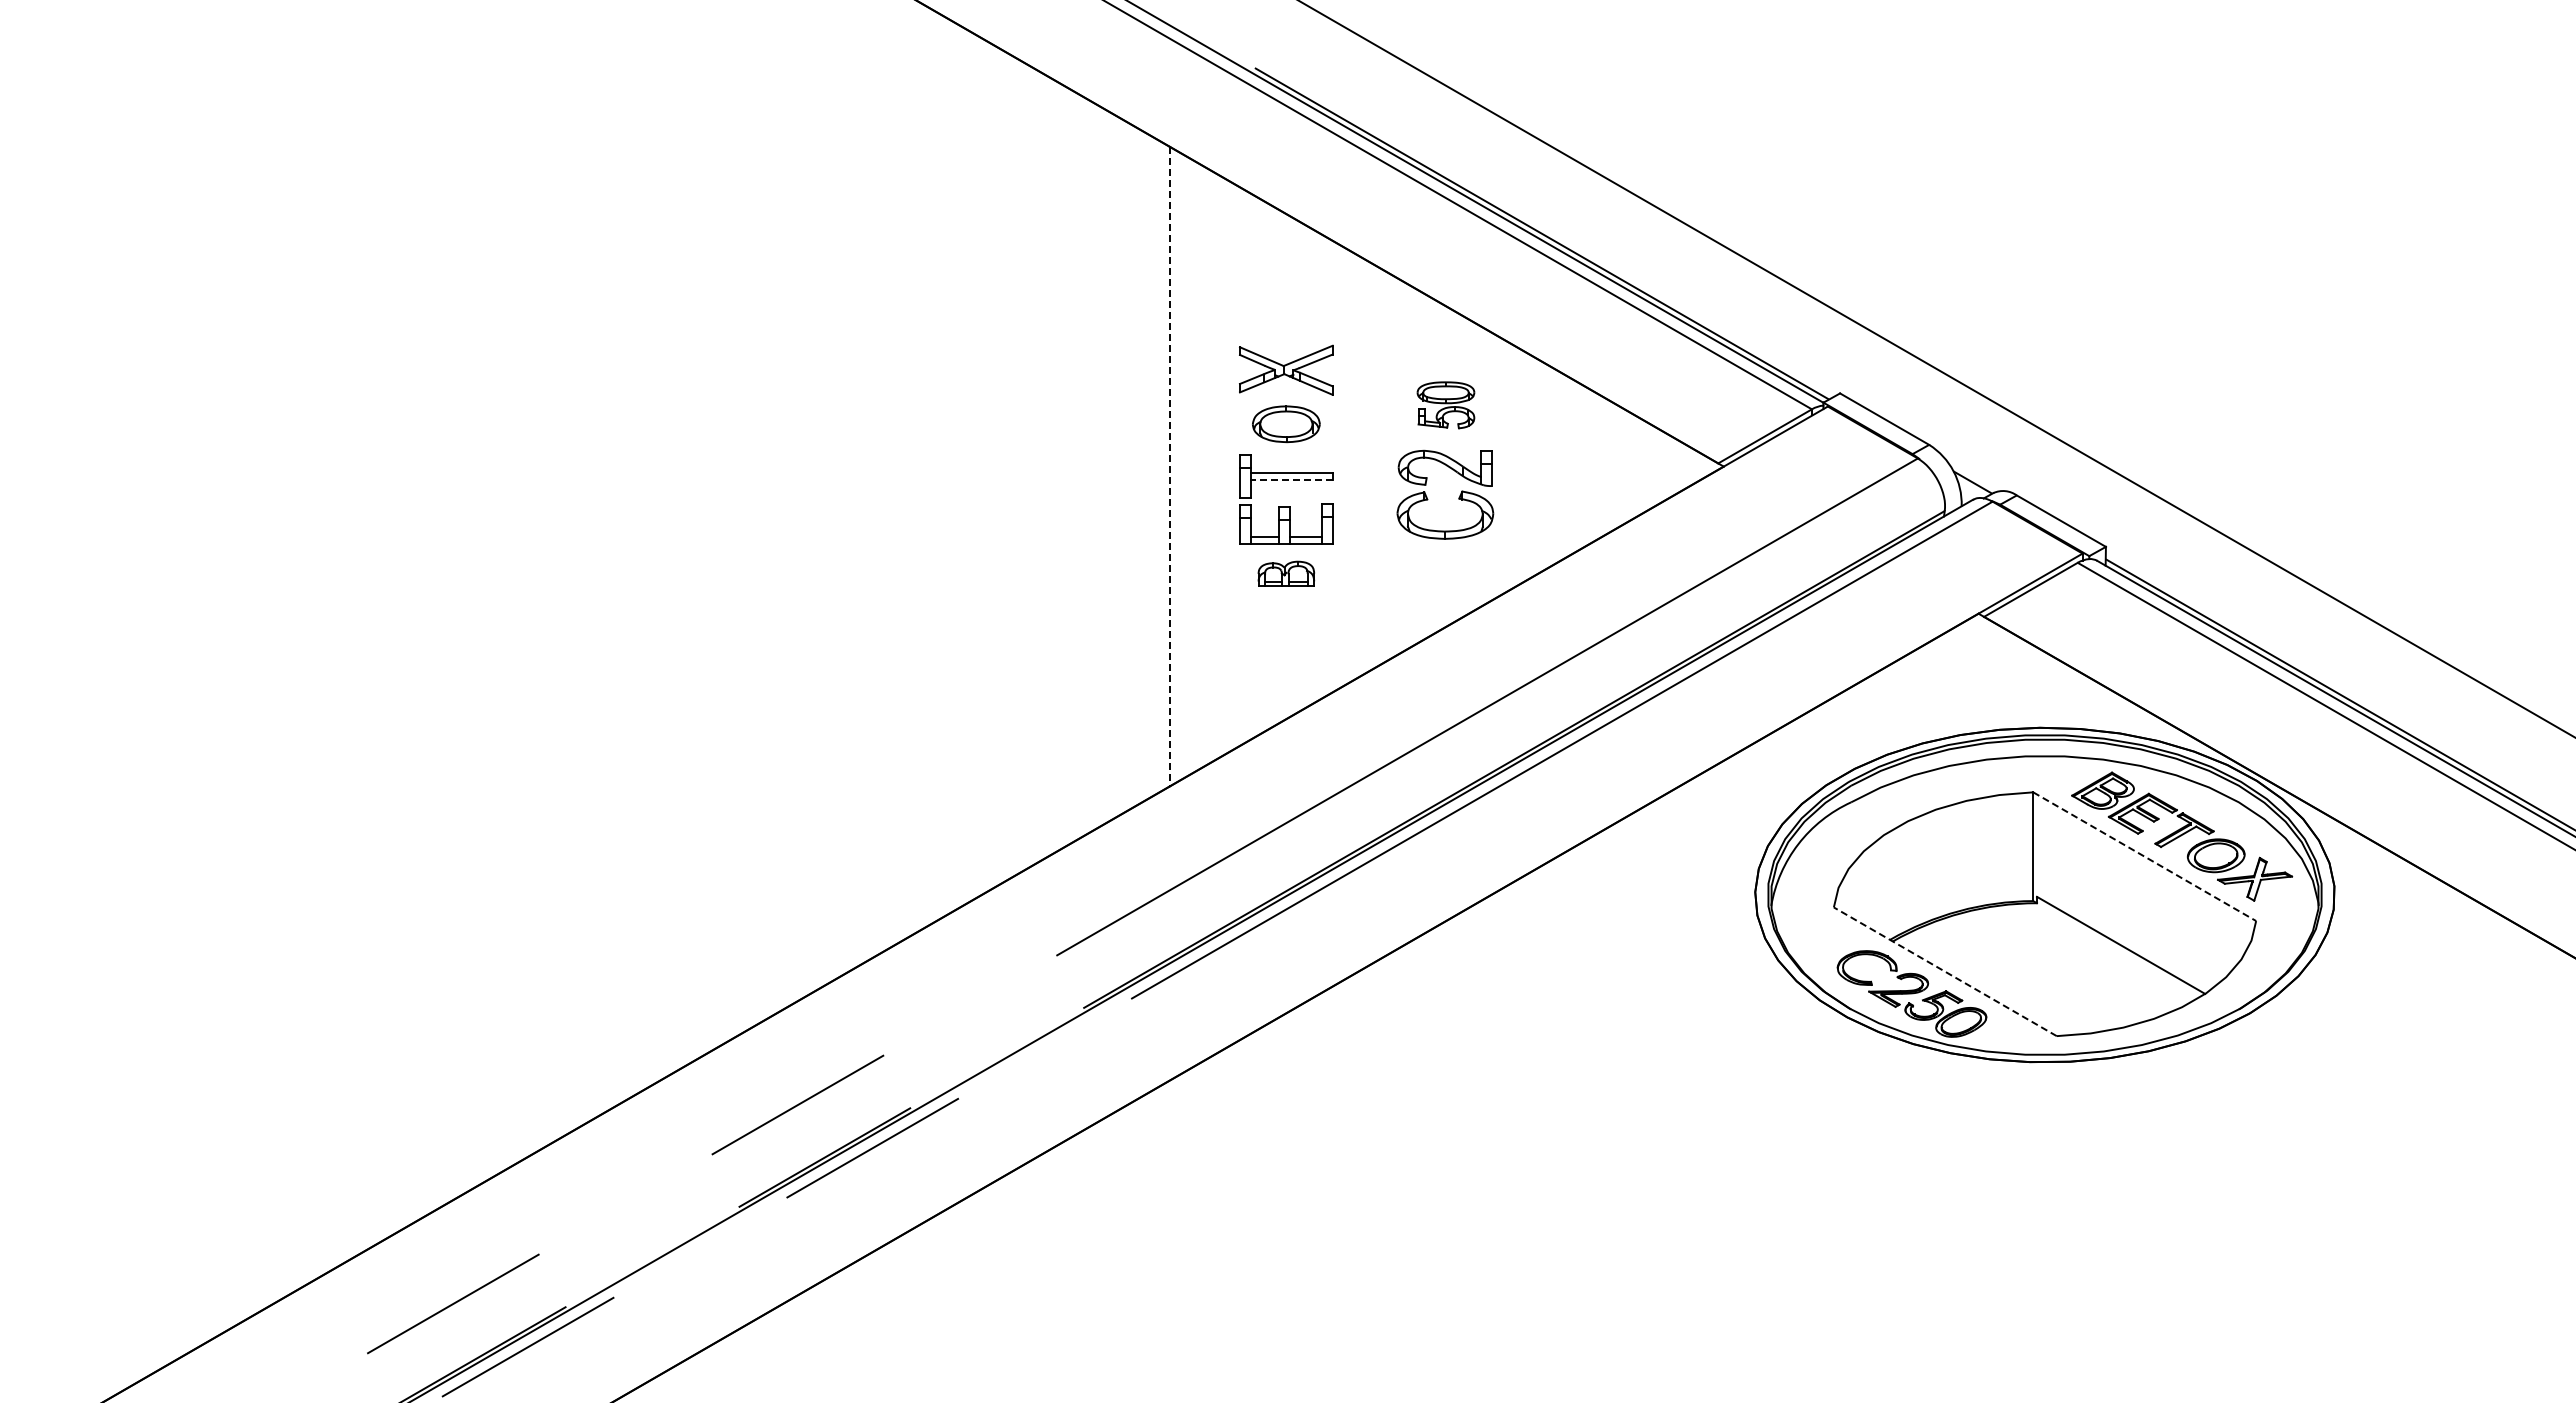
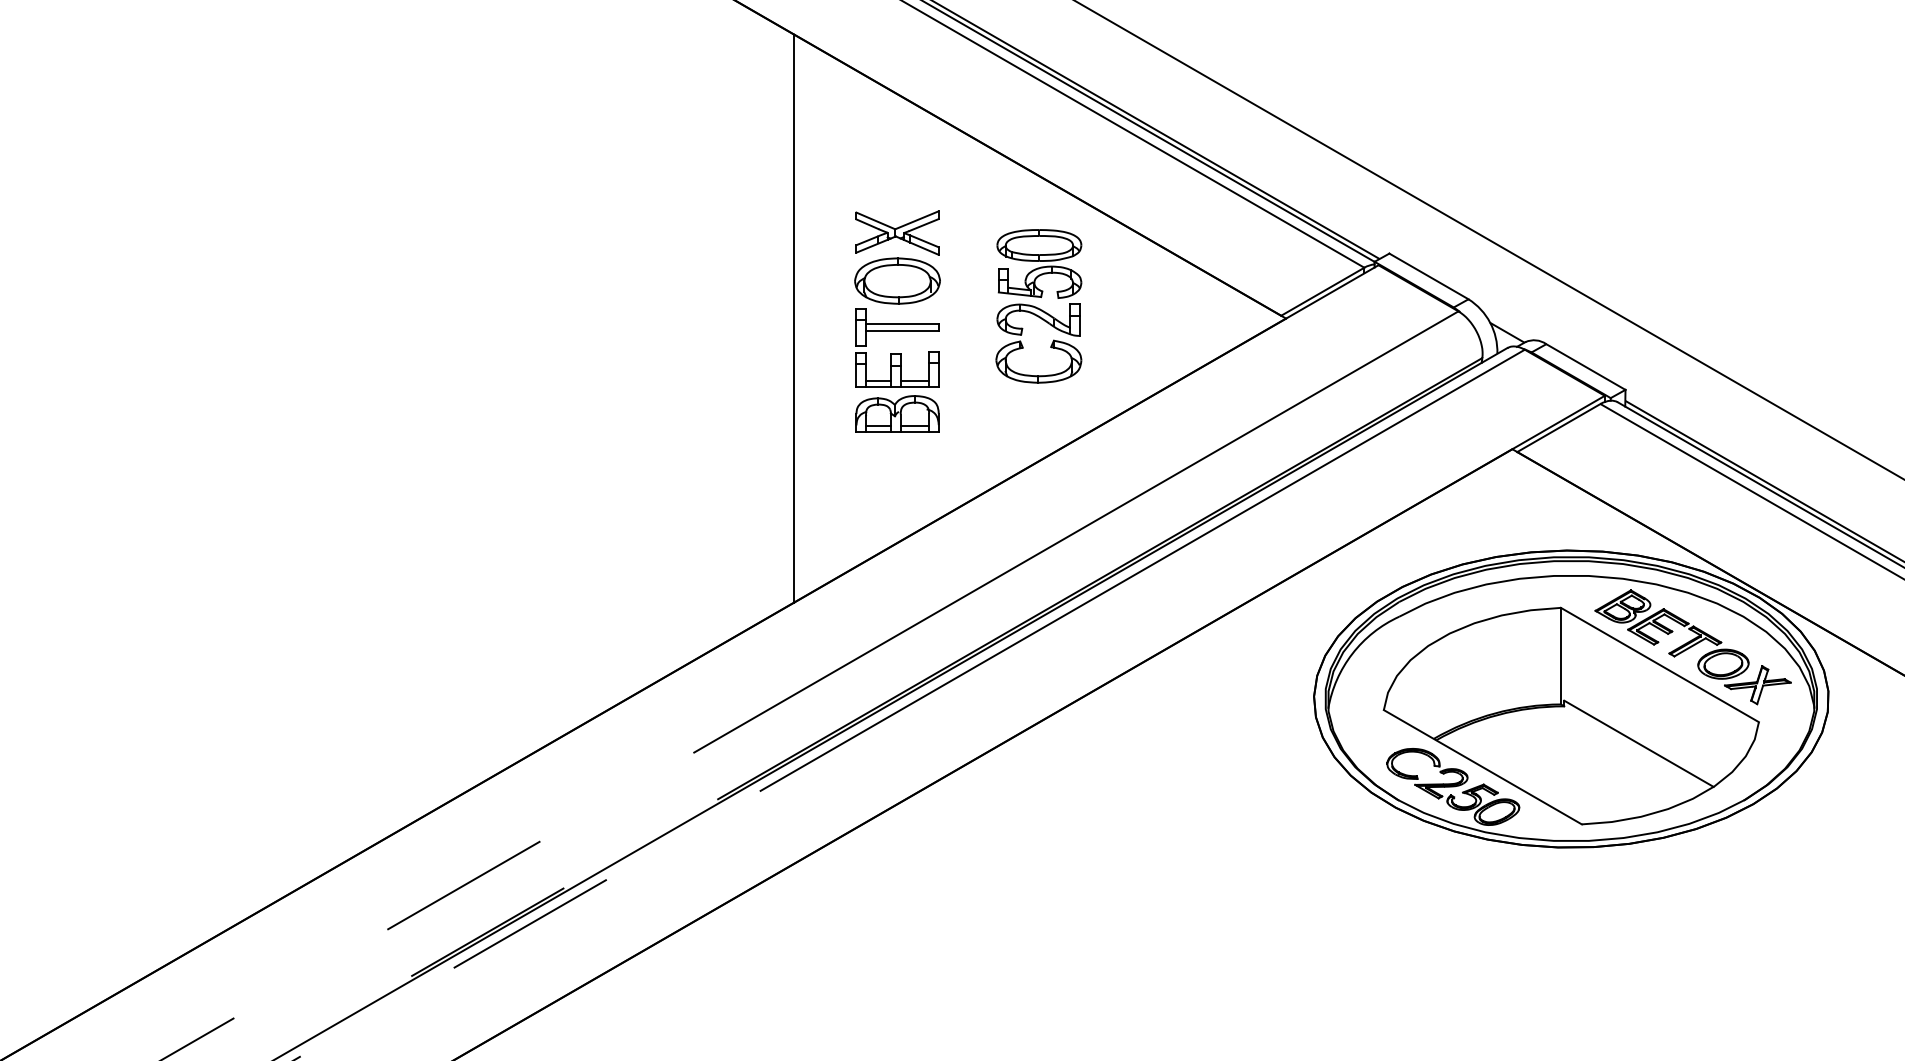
part: (1445, 405) -> (1038, 264), size x1.67
part: (1286, 423) -> (897, 280), size x1.43
line: (1169, 466) -> (793, 318), dashed -> solid
line: (1291, 480) -> (902, 330), dashed -> solid
part: (1286, 573) -> (897, 413), size x1.67
line: (2144, 856) -> (1659, 664), dashed -> solid
line: (1945, 971) -> (1483, 766), dashed -> solid

